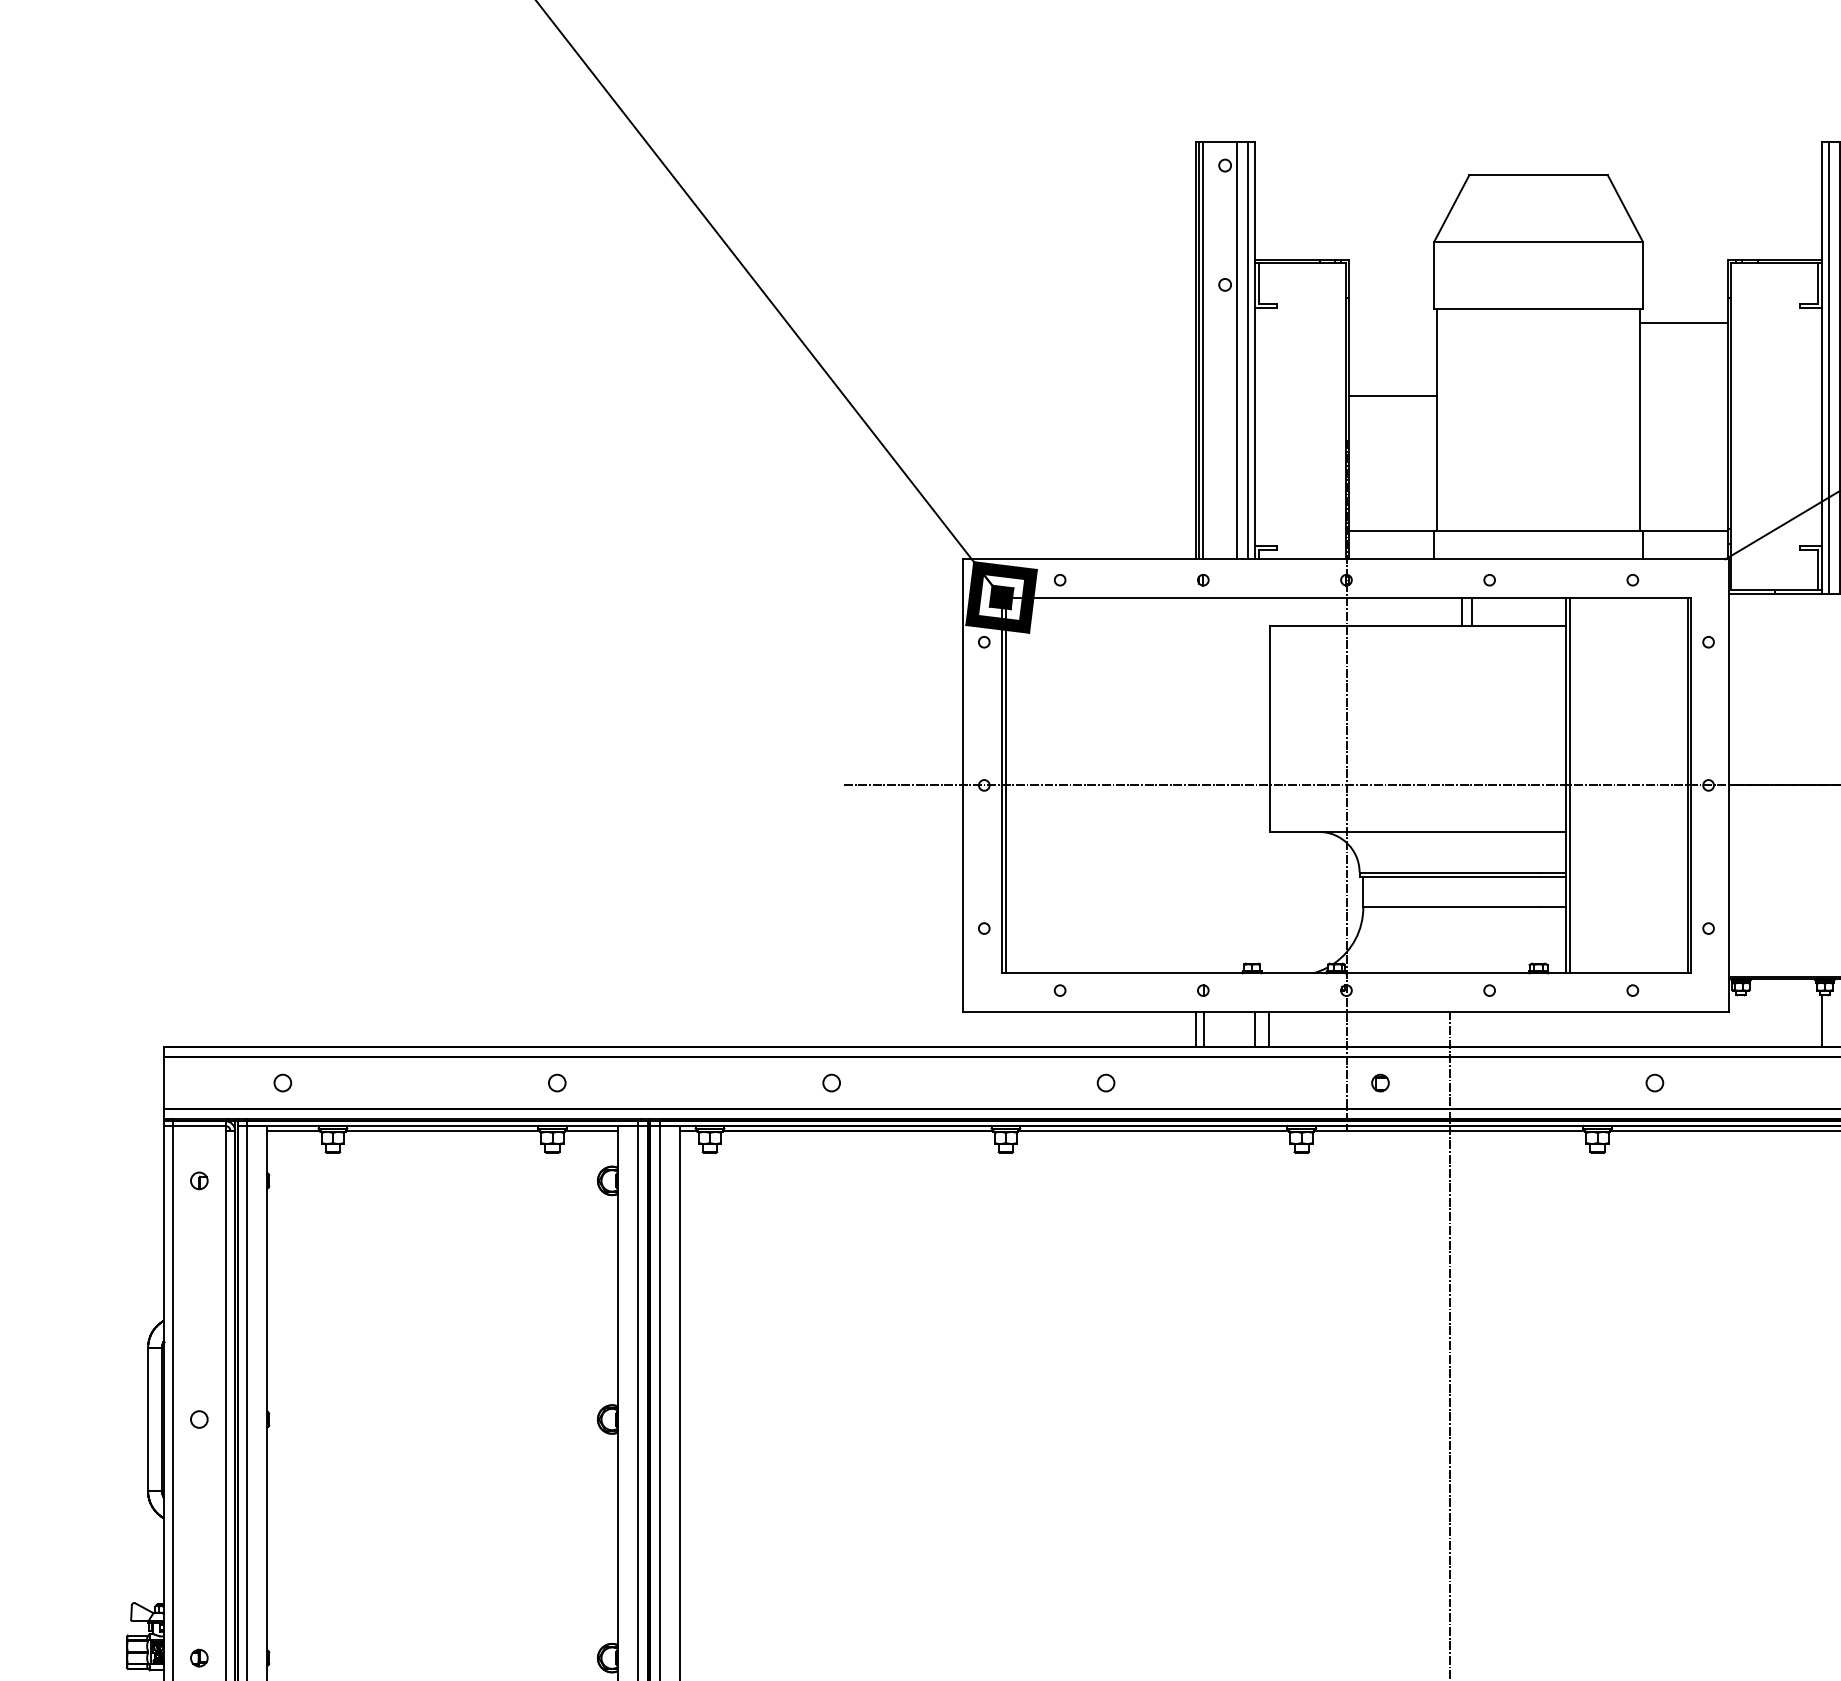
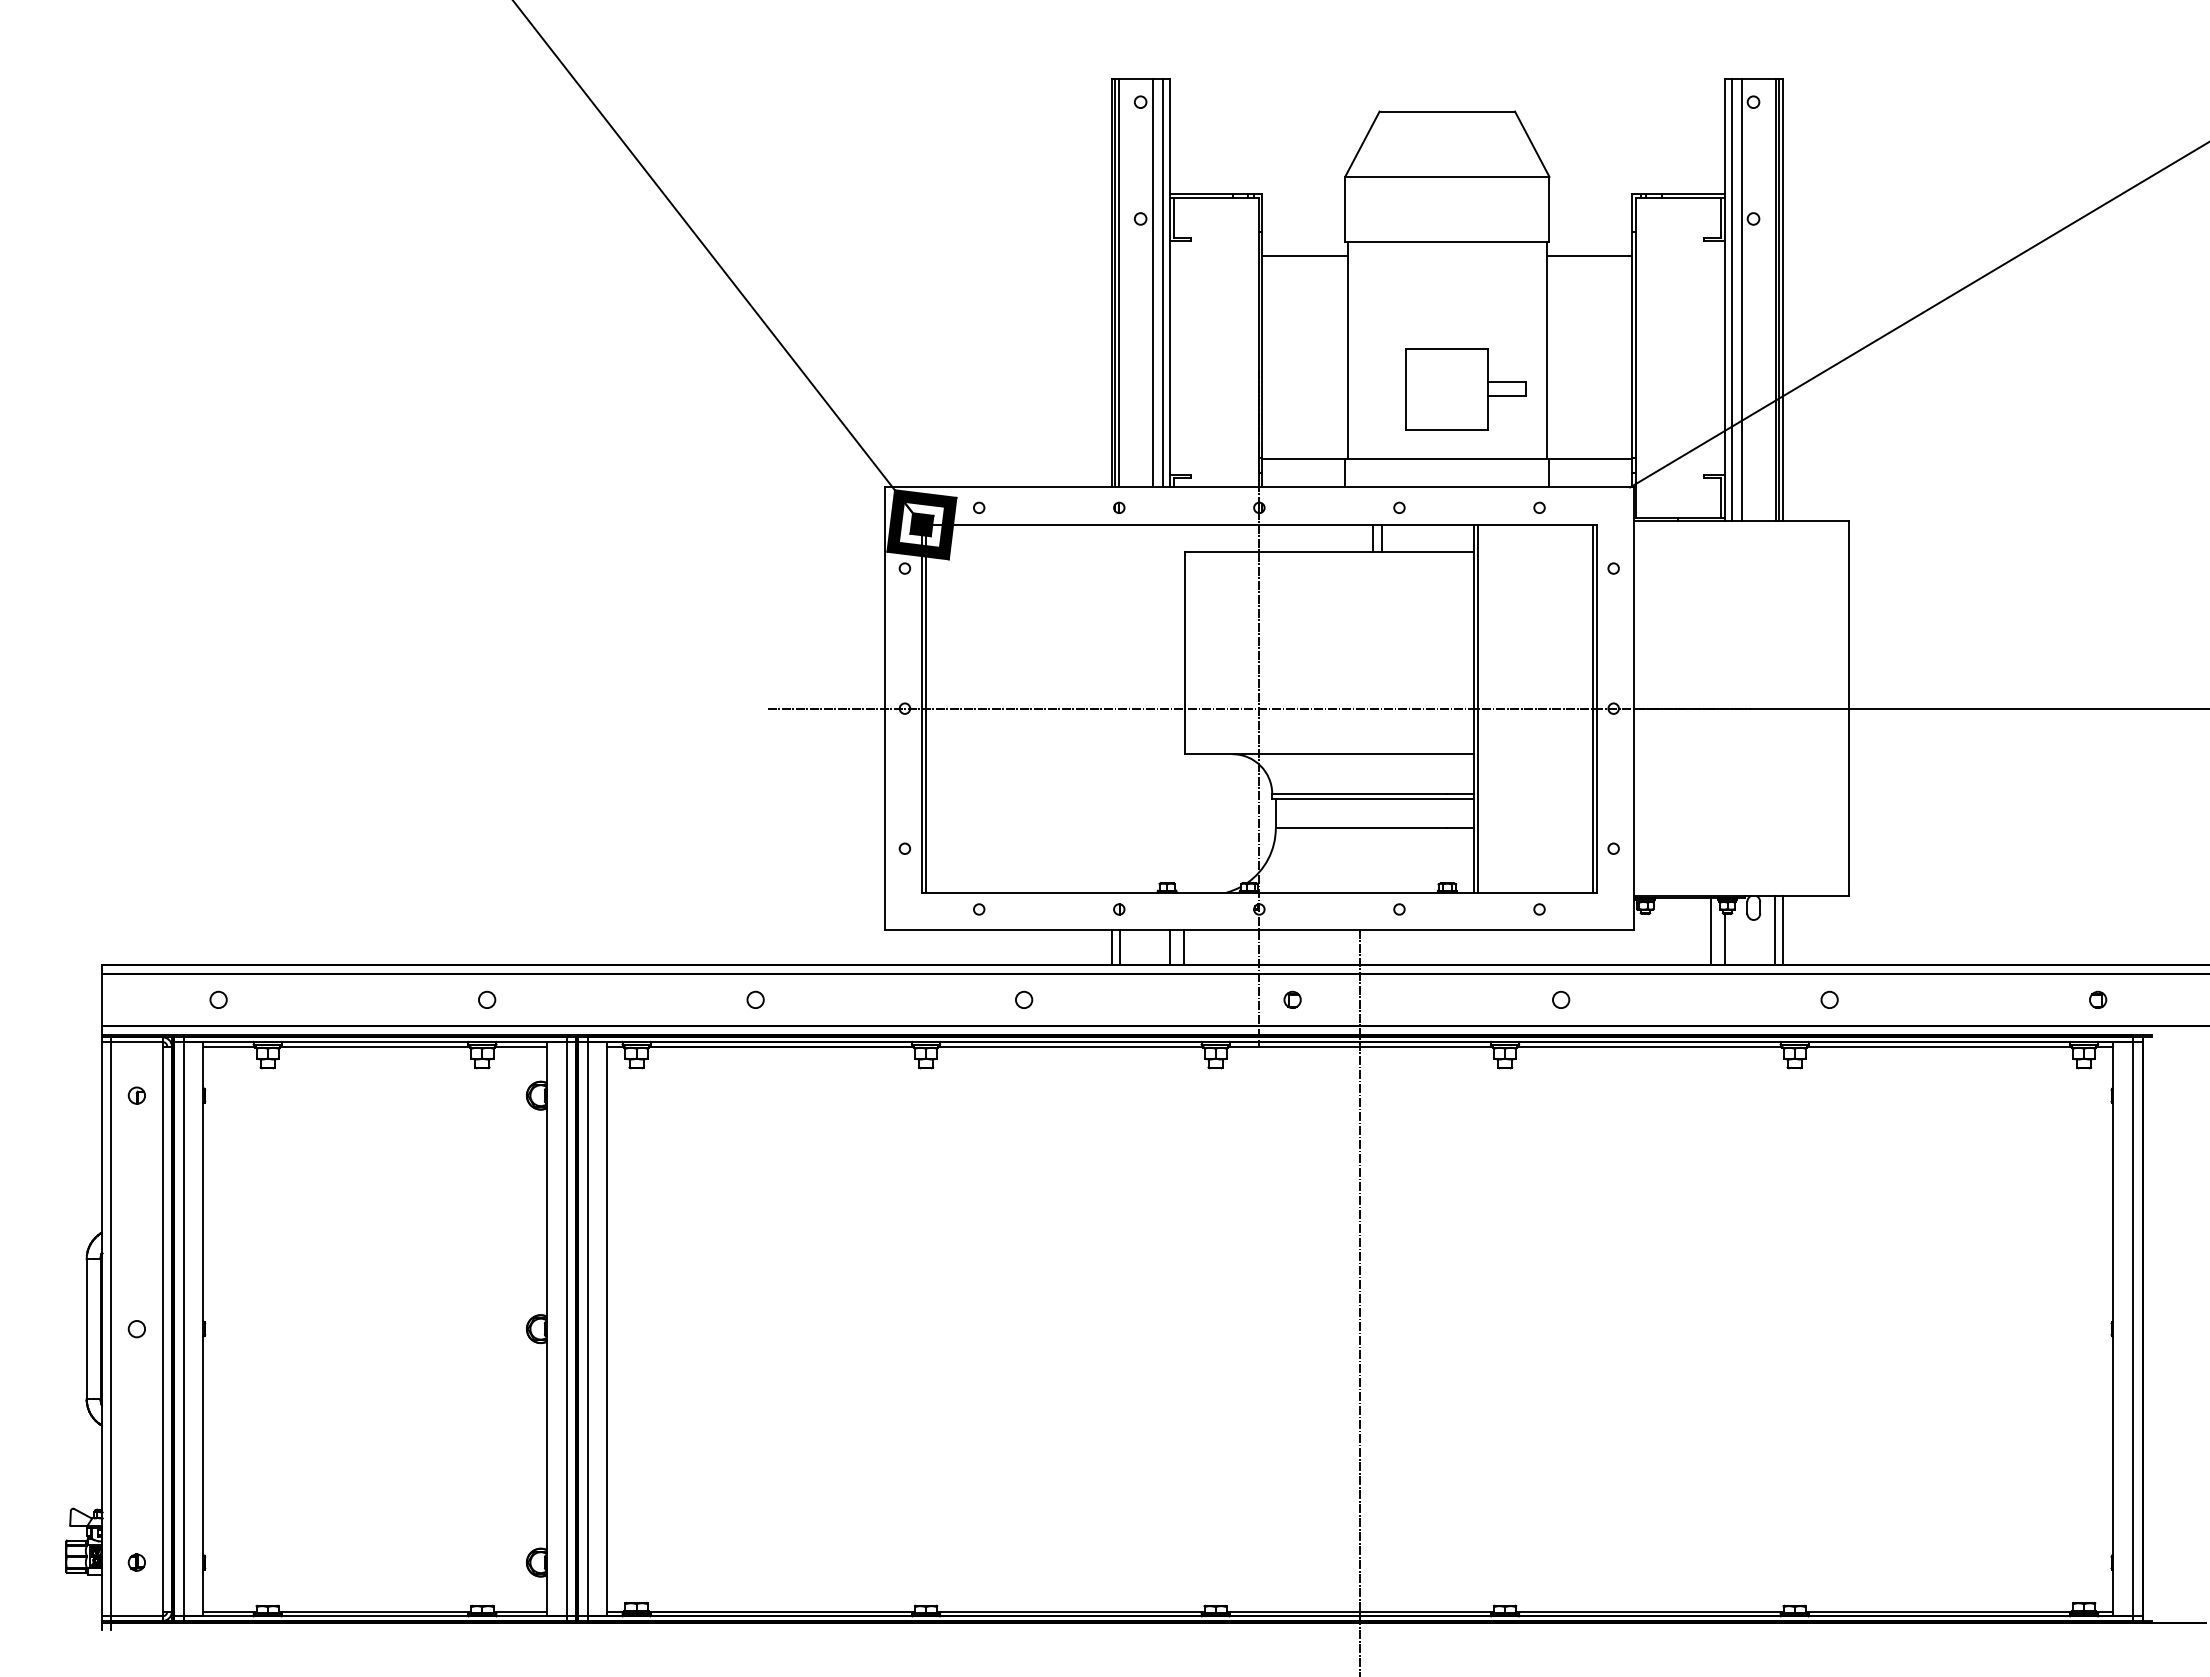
line: (1393, 395) -> (1305, 256), moved
part: (1557, 459) -> (1465, 389), added
line: (1807, 1012) -> (1710, 930), added

